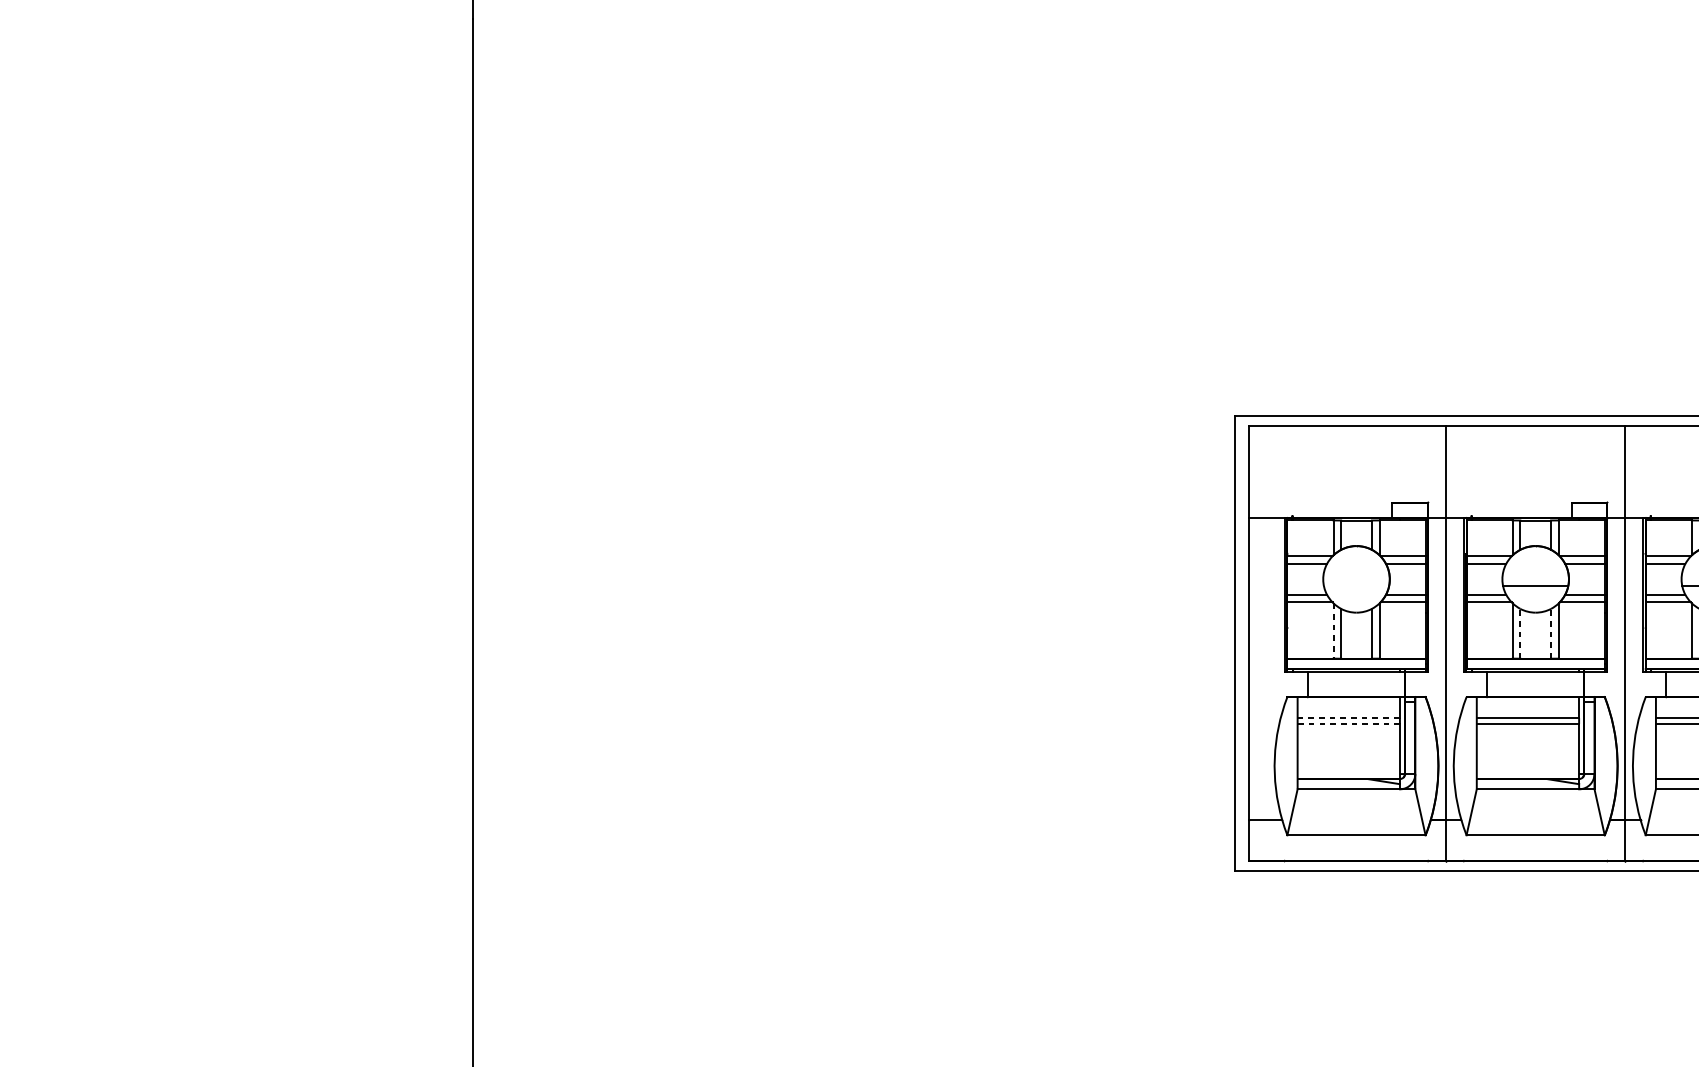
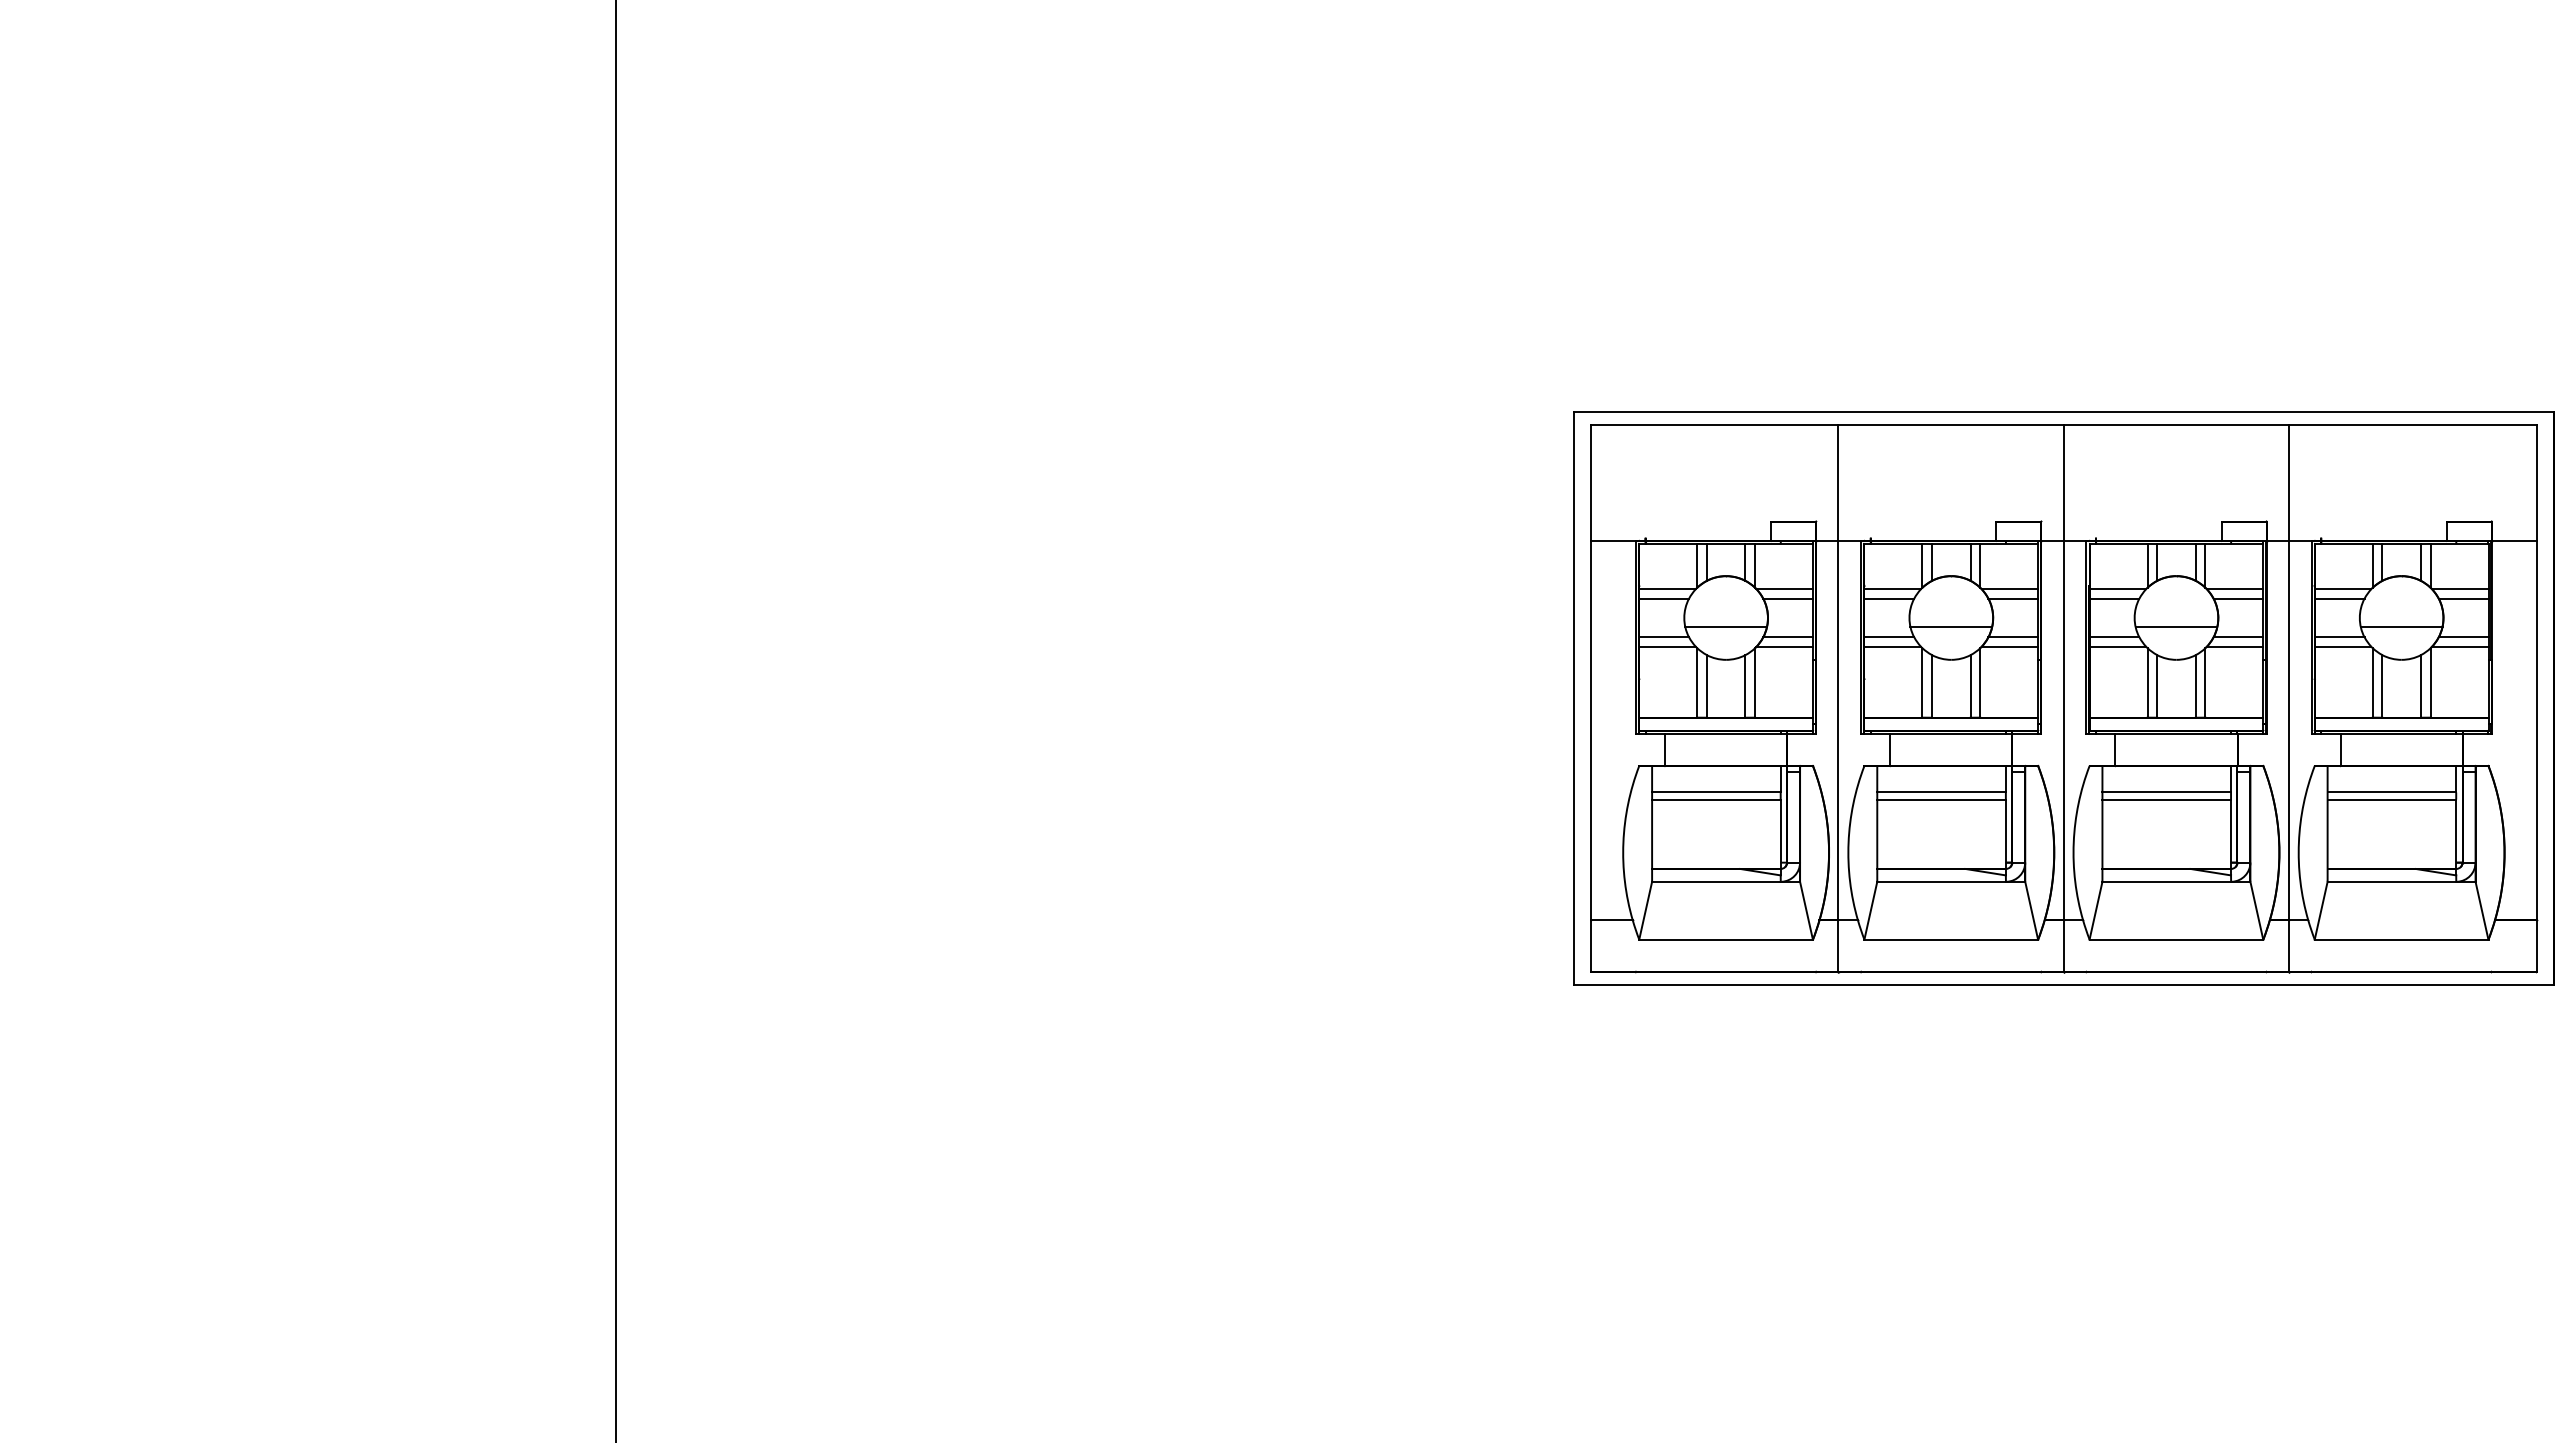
line: (1356, 586) -> (1726, 626), added
line: (1333, 630) -> (1697, 682), dashed -> solid
line: (1520, 633) -> (1932, 685), dashed -> solid
line: (1550, 633) -> (1970, 685), dashed -> solid
line: (1348, 718) -> (1716, 792), dashed -> solid
line: (1348, 723) -> (1715, 799), dashed -> solid

